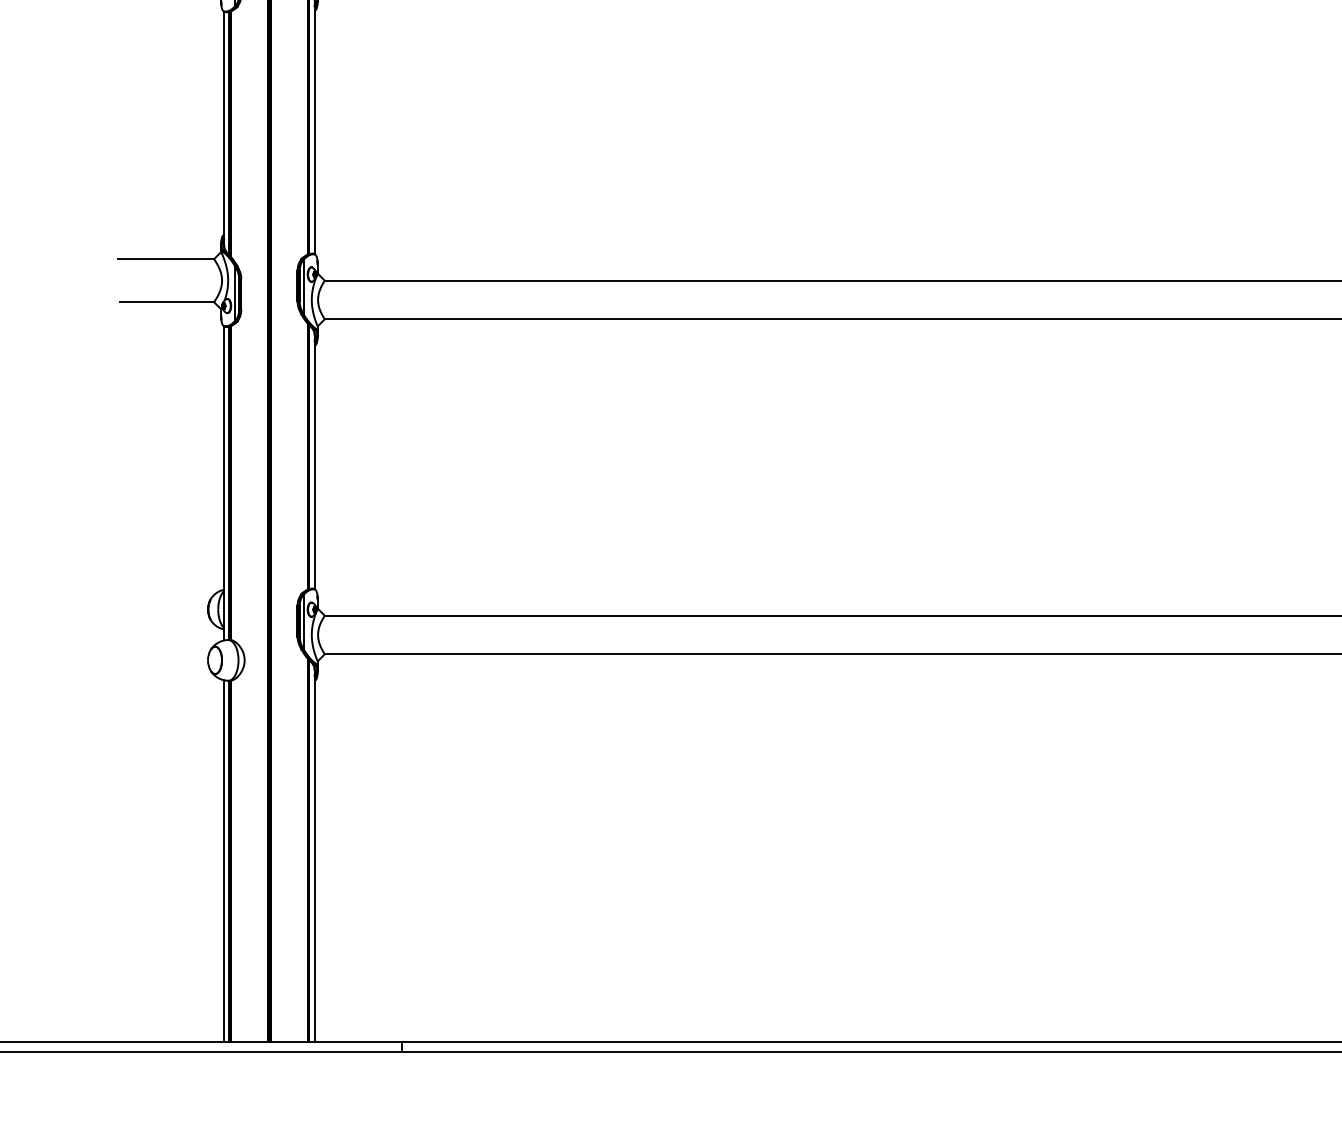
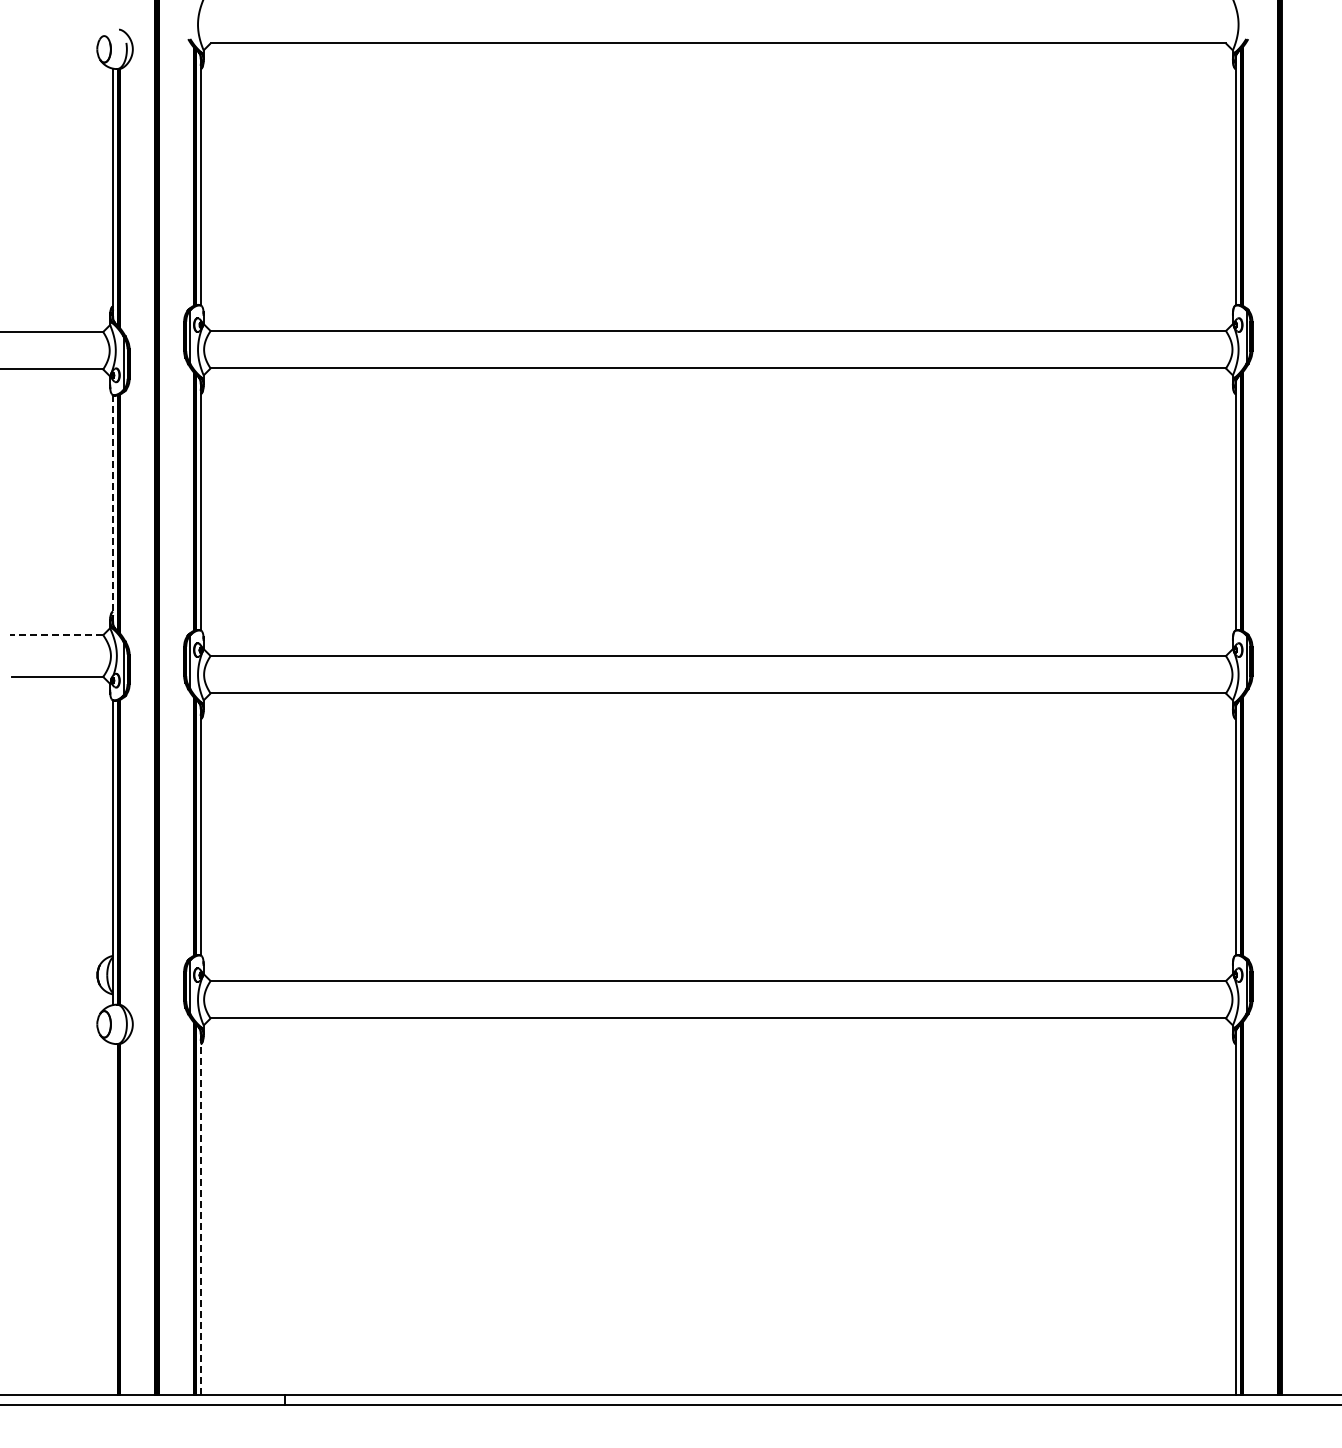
line: (224, 128) -> (113, 508), solid -> dashed
line: (165, 259) -> (56, 635), solid -> dashed
line: (314, 856) -> (200, 1214), solid -> dashed
line: (224, 860) -> (113, 1218), removed

